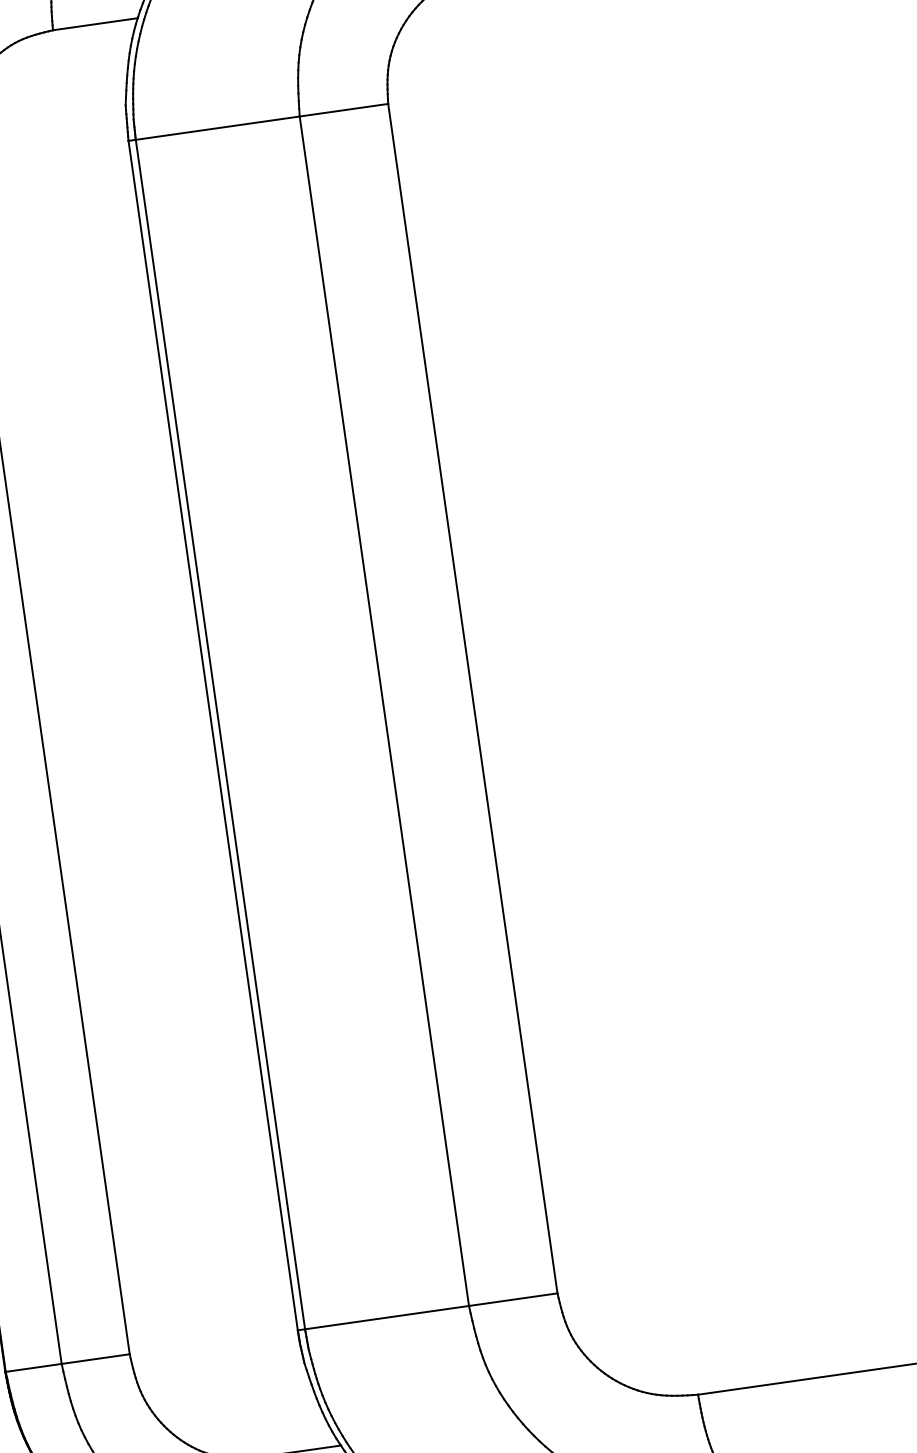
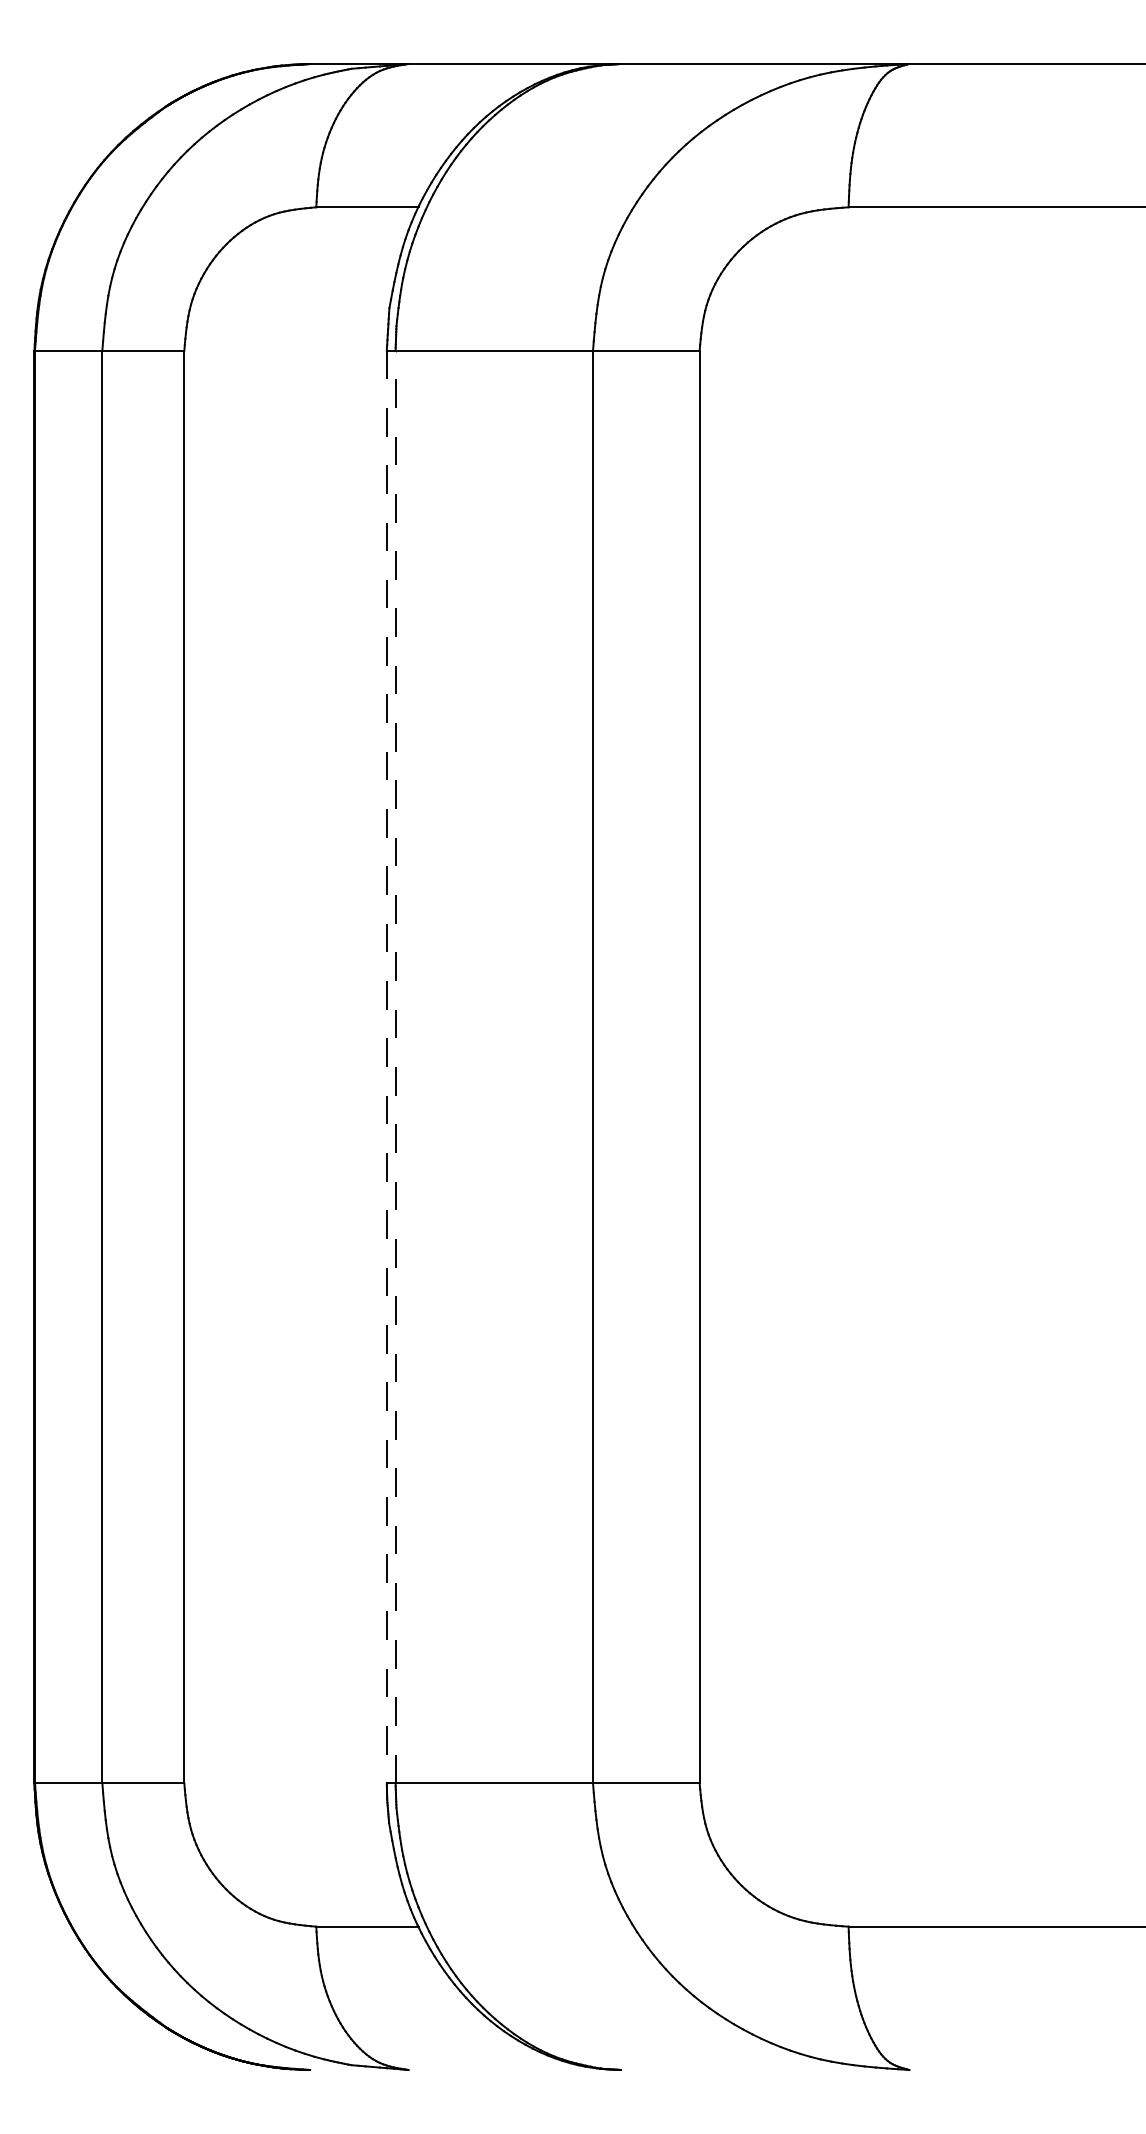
line: (220, 734) -> (395, 1066), solid -> dashed
line: (212, 736) -> (386, 1067), solid -> dashed

